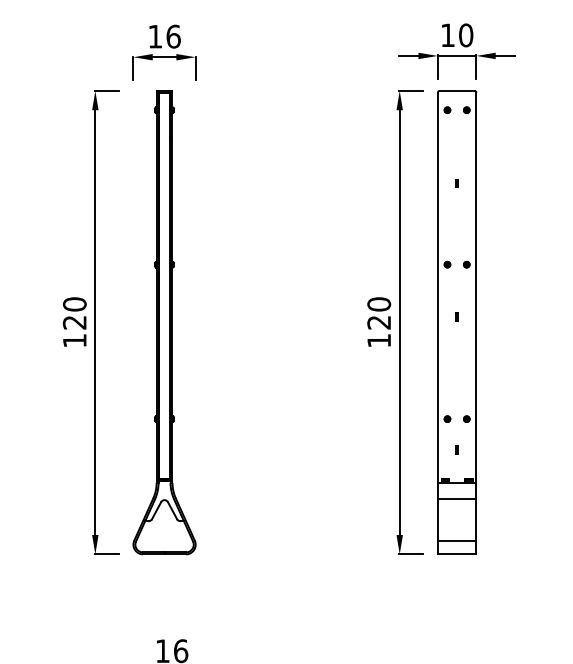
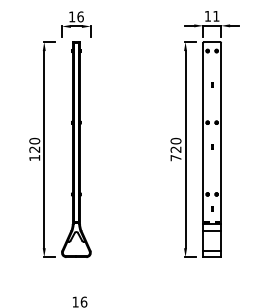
text: (466, 33) -> (216, 15), 10 -> 11
text: (378, 341) -> (175, 158), 120 -> 720

